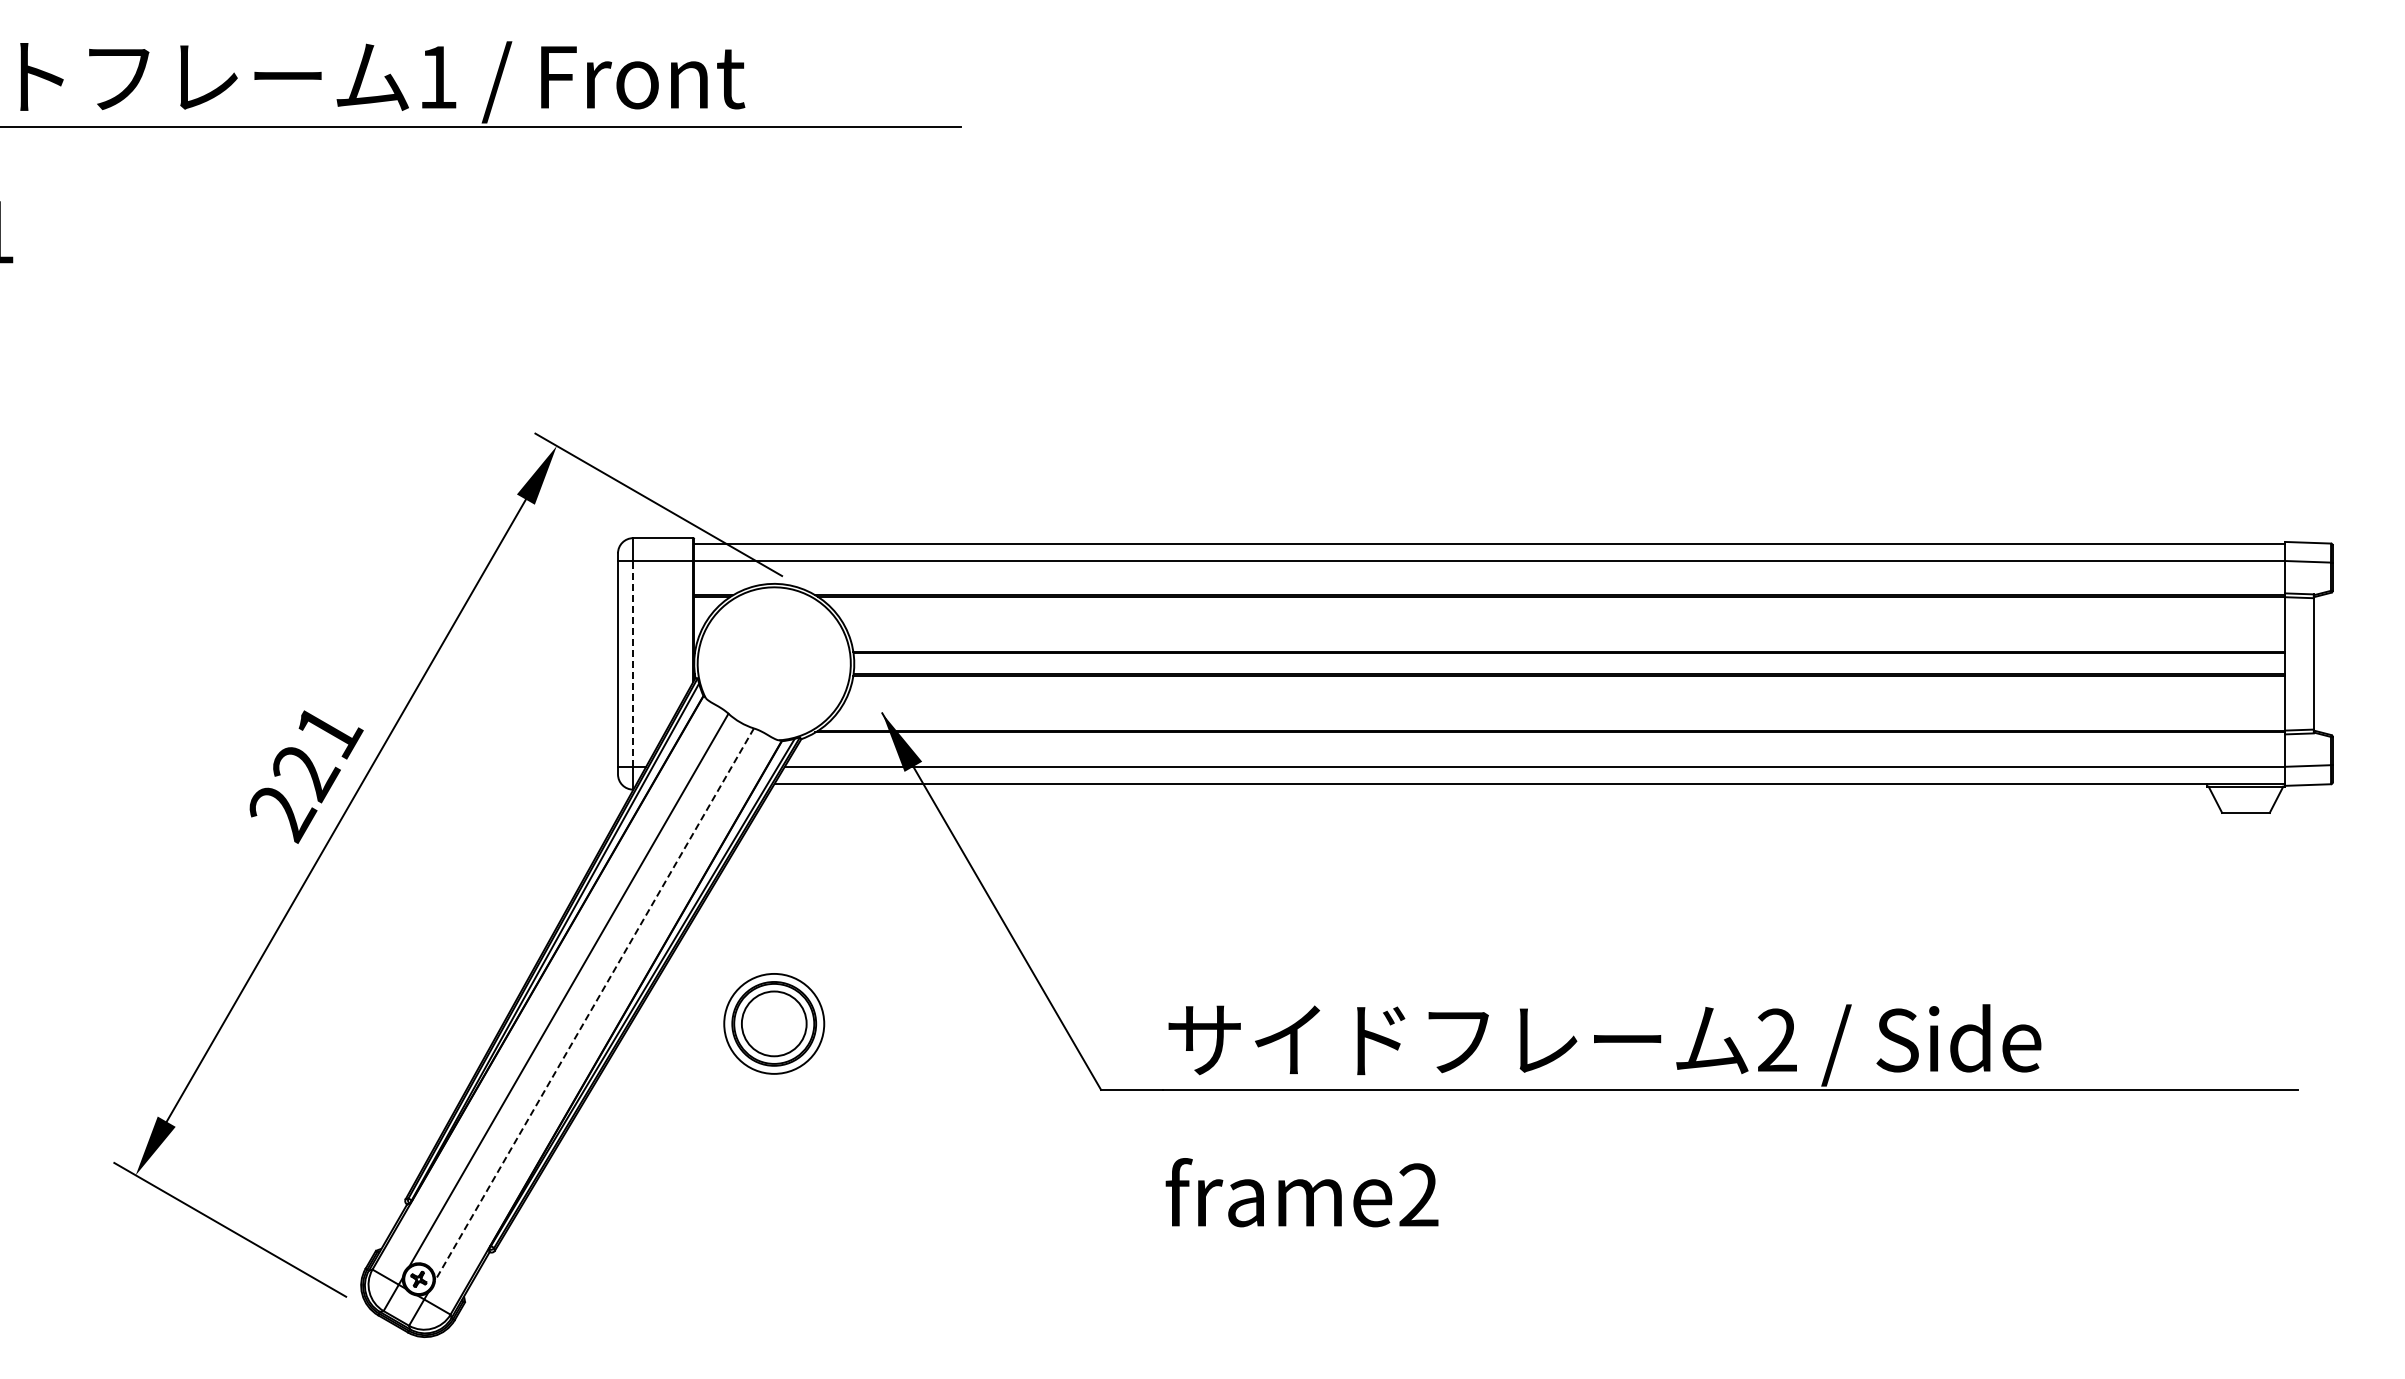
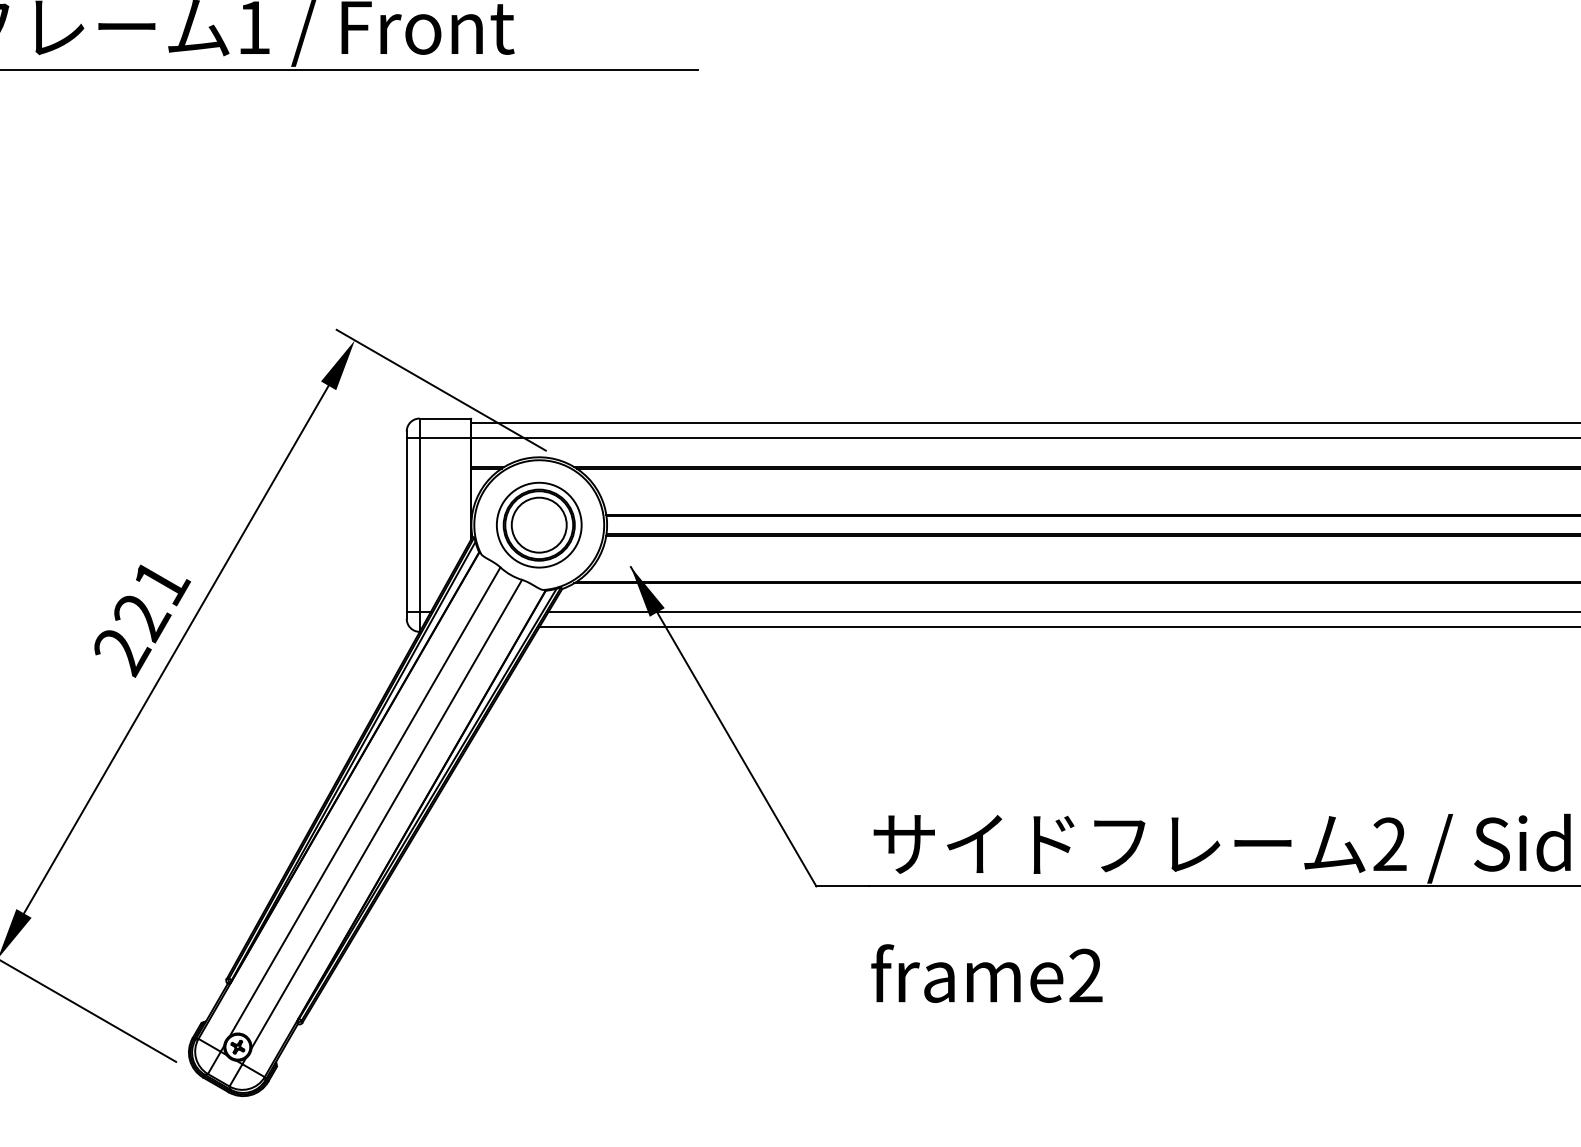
line: (633, 663) -> (419, 524), dashed -> solid
line: (594, 1004) -> (386, 814), dashed -> solid
part: (774, 1023) -> (539, 524), moved

